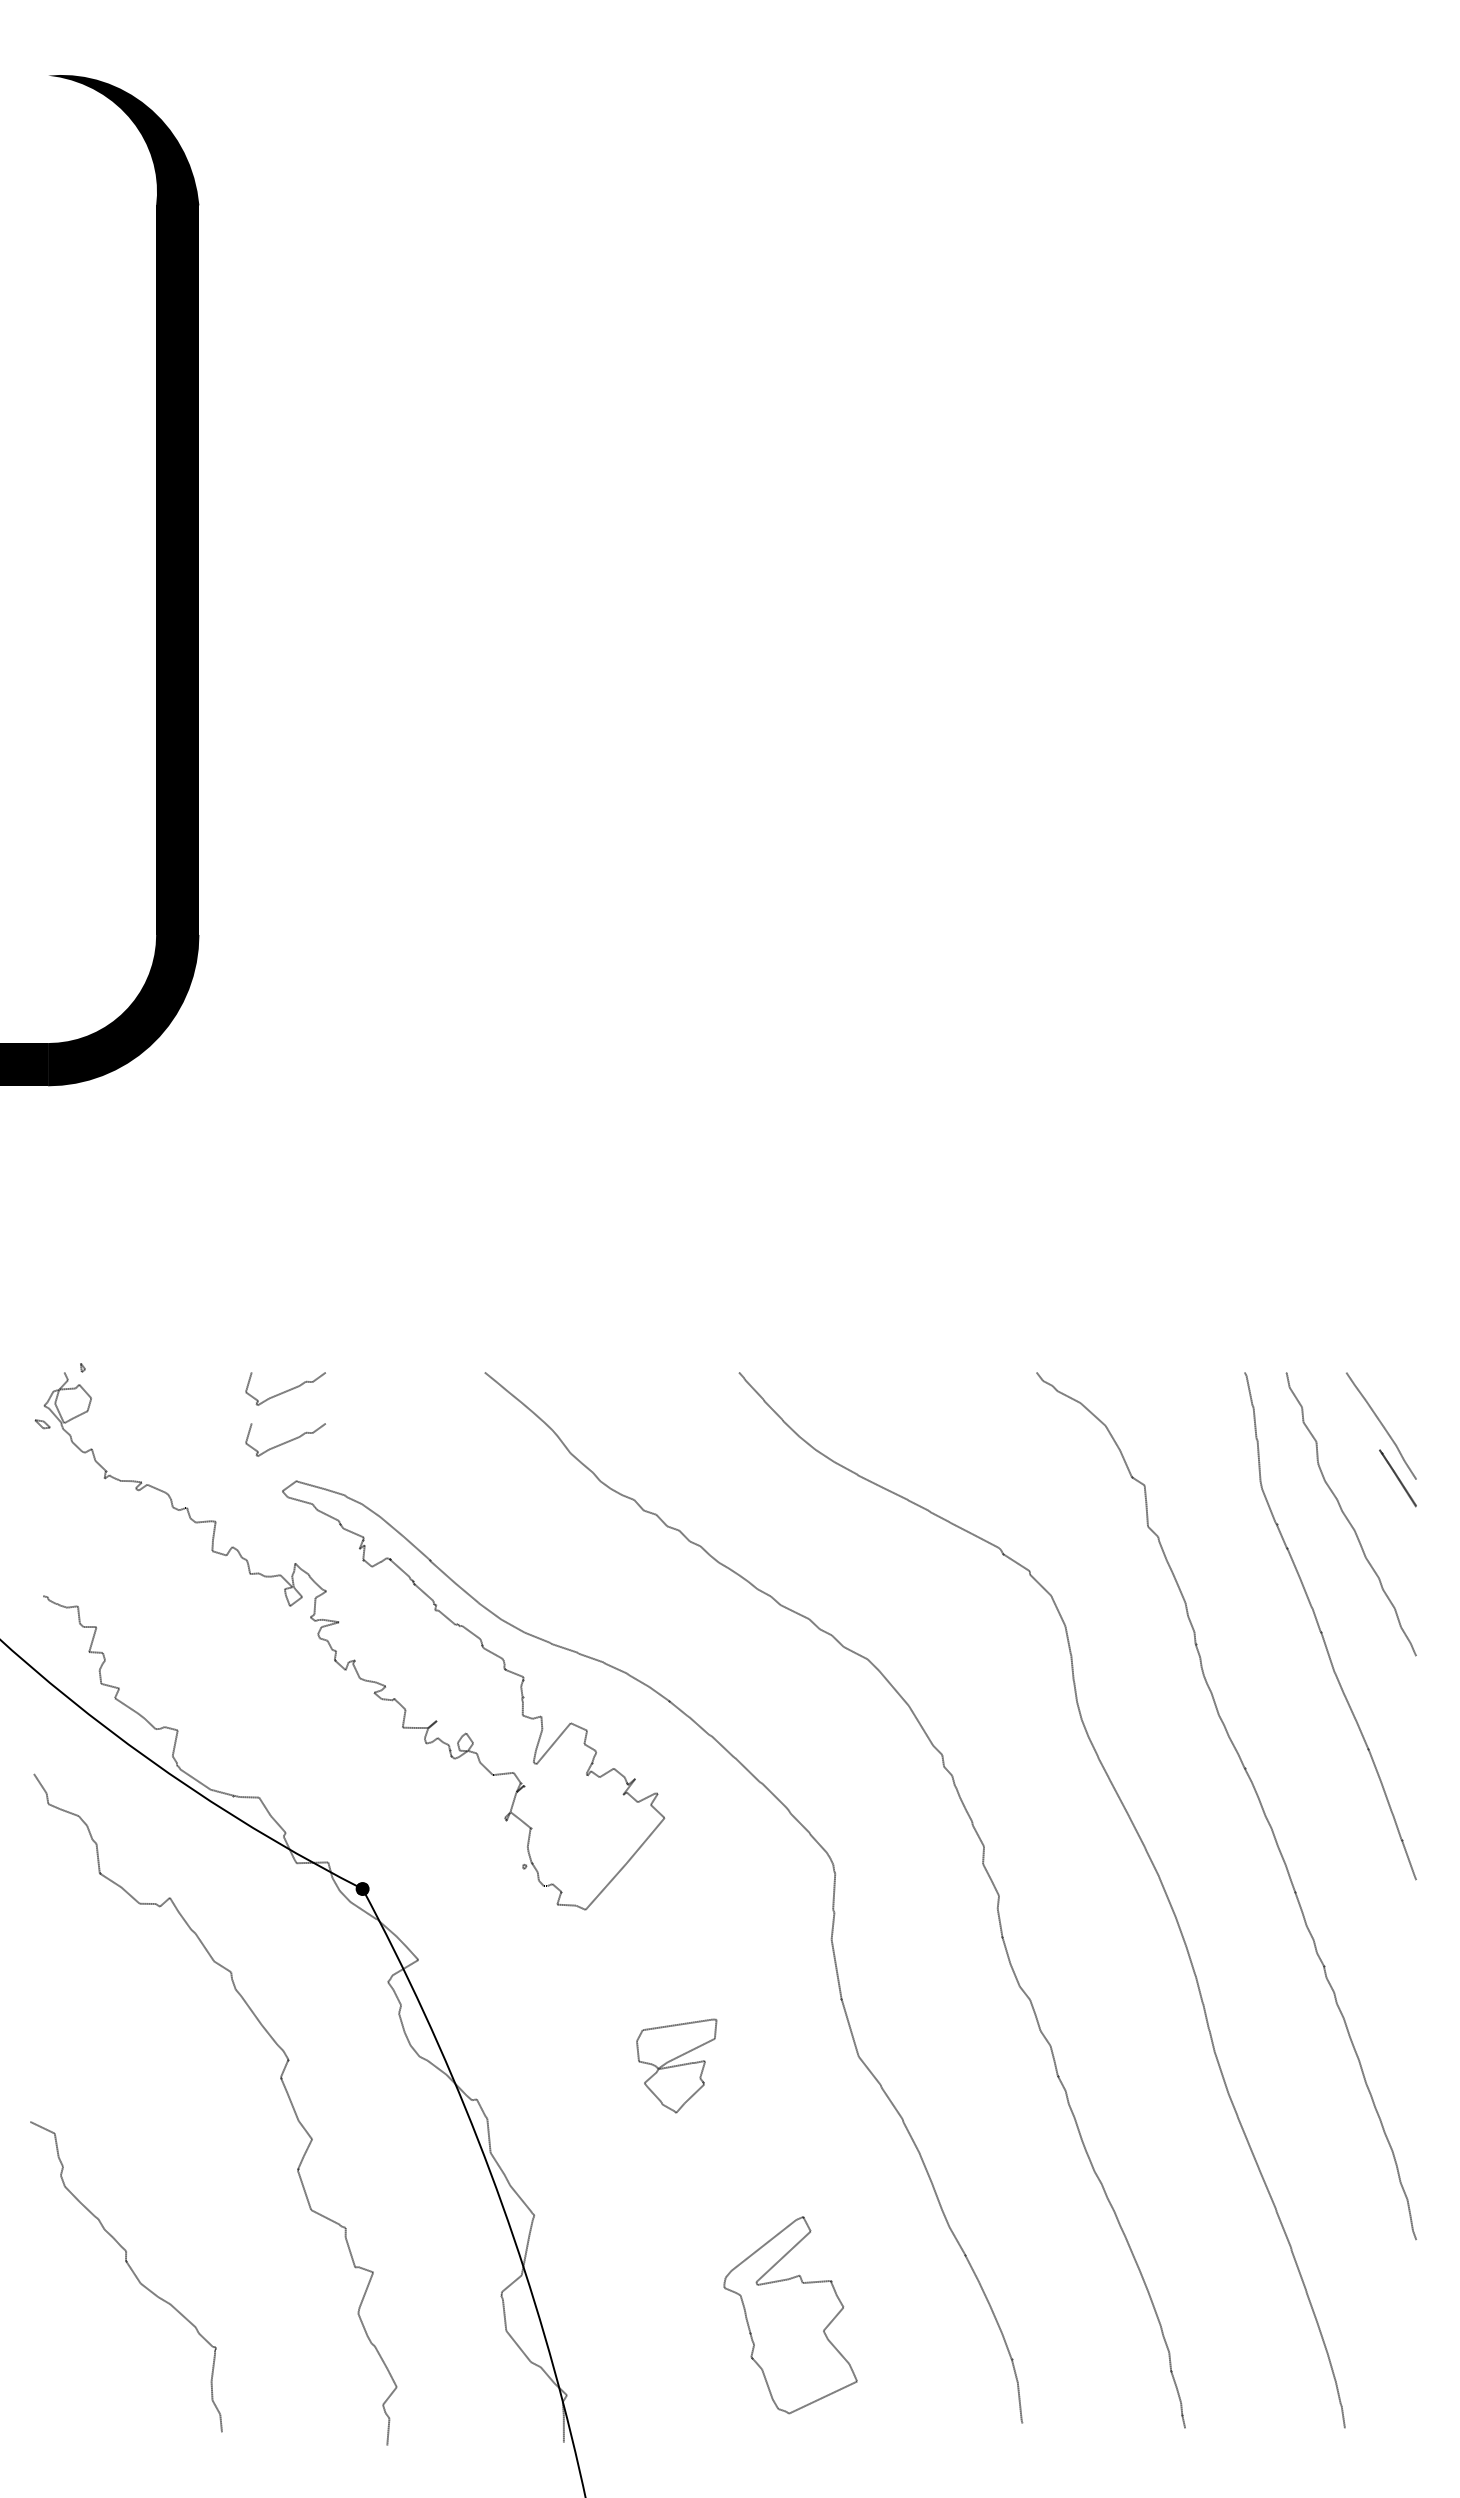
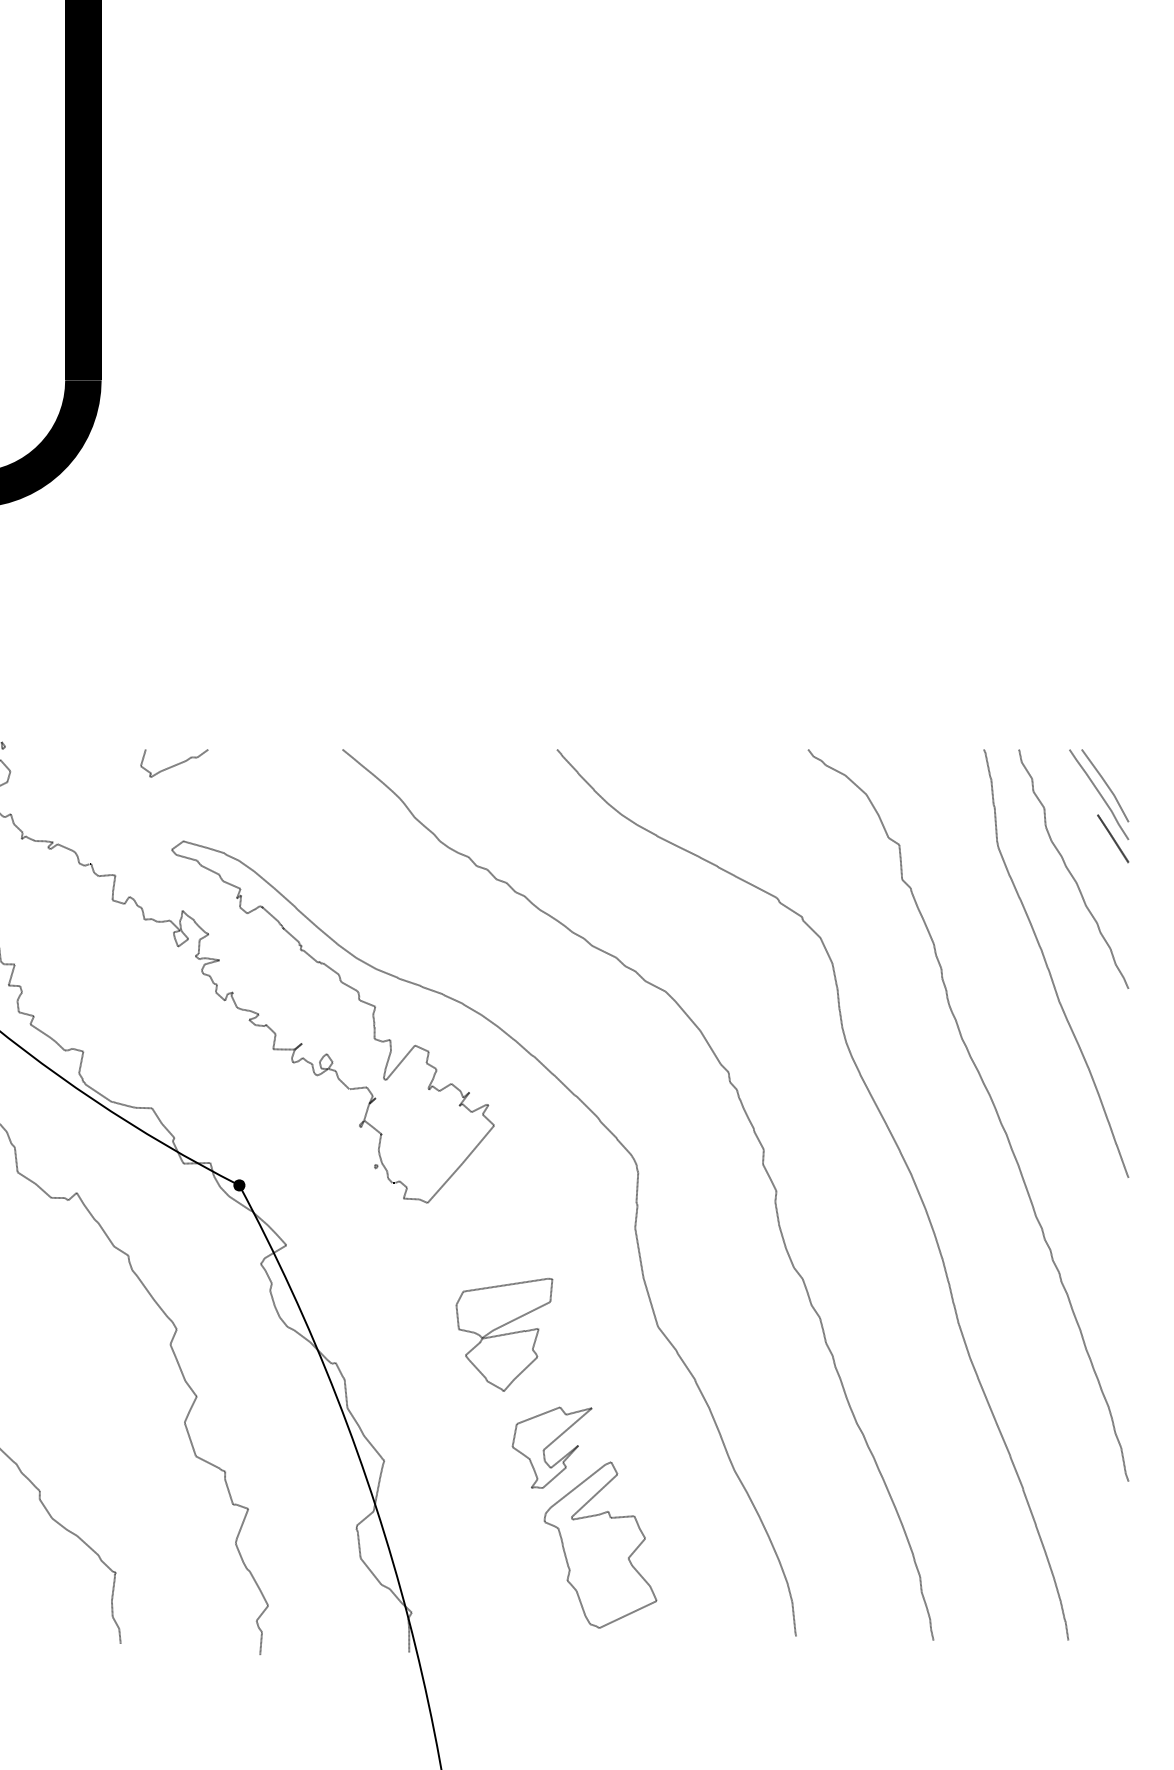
curve: (1389, 1414) -> (1105, 784), added
curve: (285, 1441) -> (174, 807), removed
part: (676, 2065) -> (504, 1334), size x1.43
part: (732, 2199) -> (551, 1447), added

